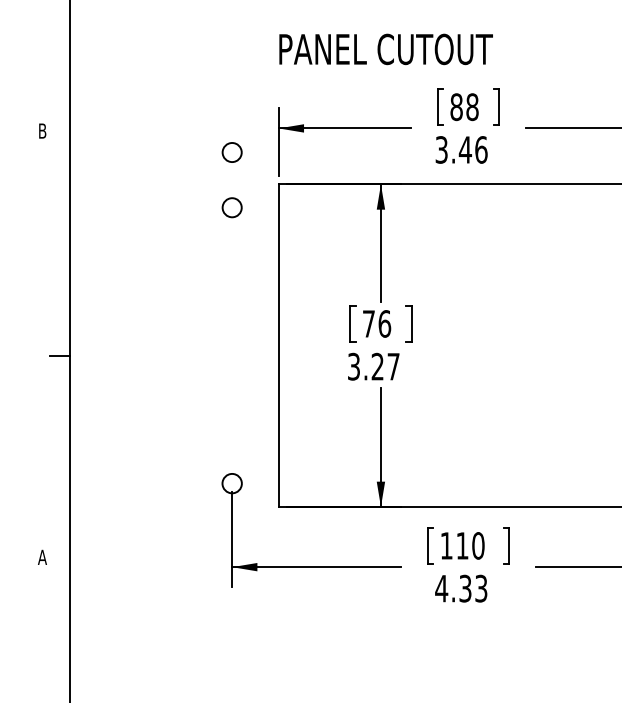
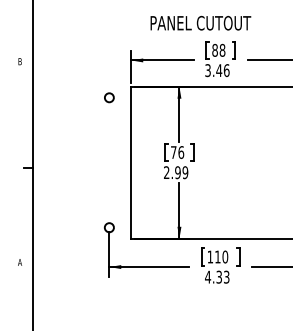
text: (385, 47) -> (200, 22), moved
circle: (232, 151) -> (109, 71), removed
text: (374, 366) -> (176, 172), 3.27 -> 2.99

